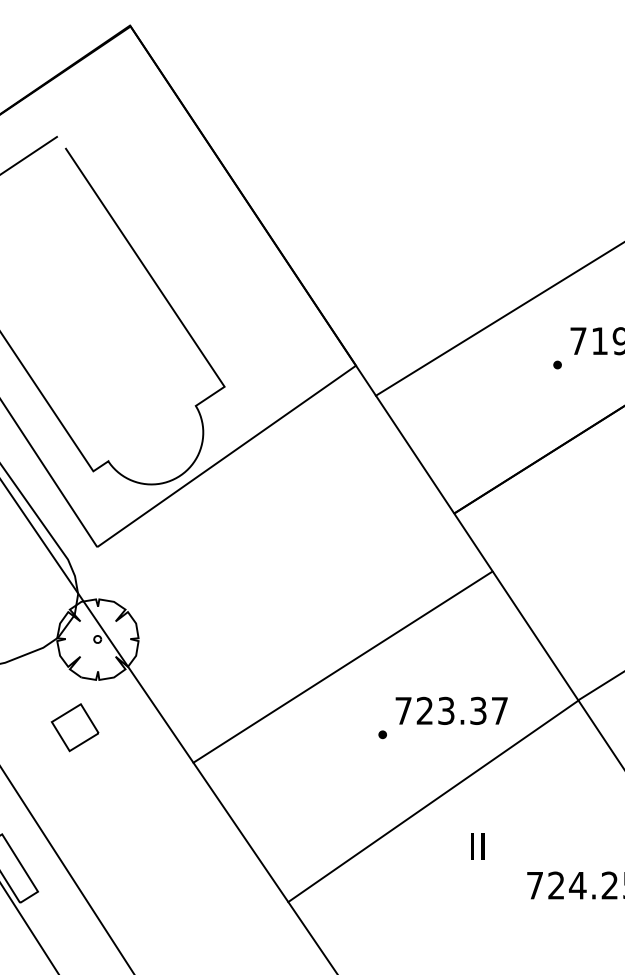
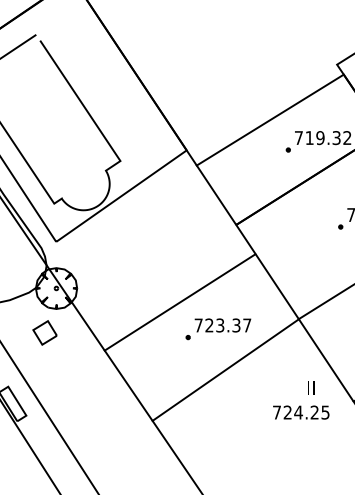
part: (442, 718) -> (218, 329), moved
text: (478, 845) -> (311, 387), moved

